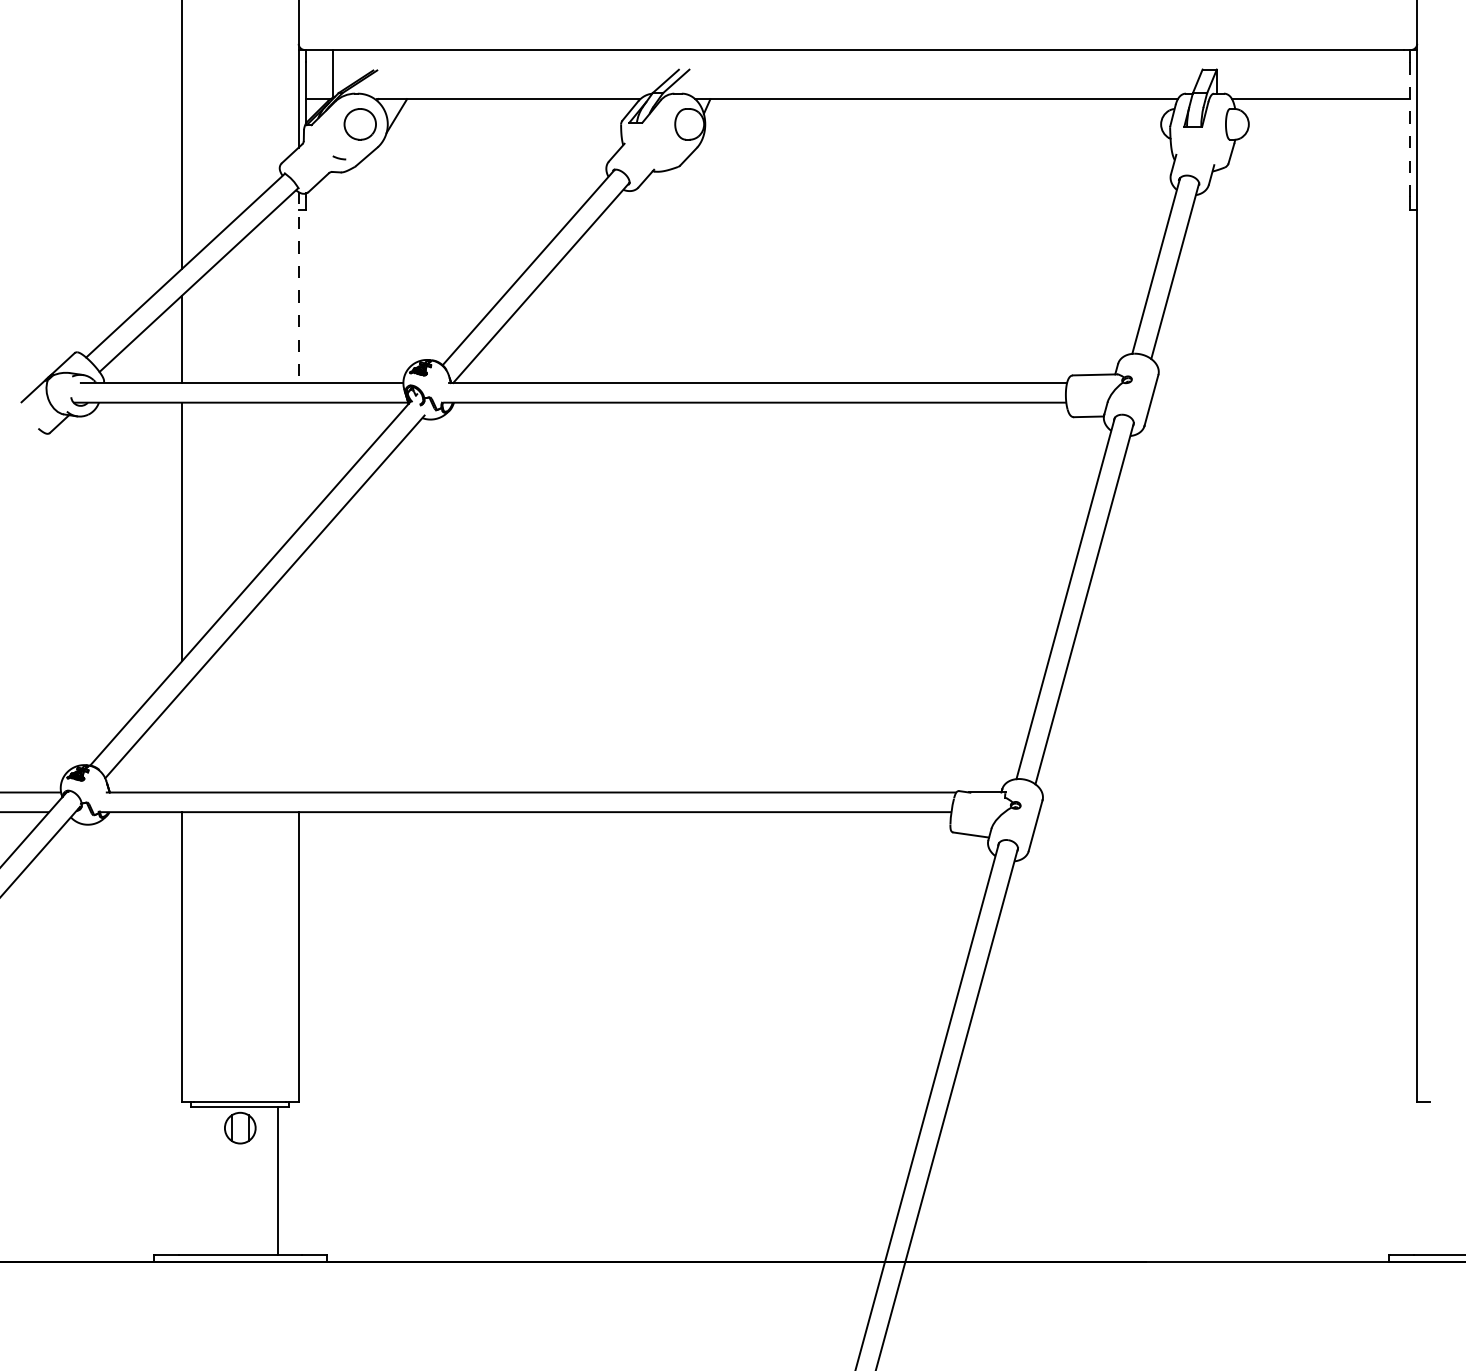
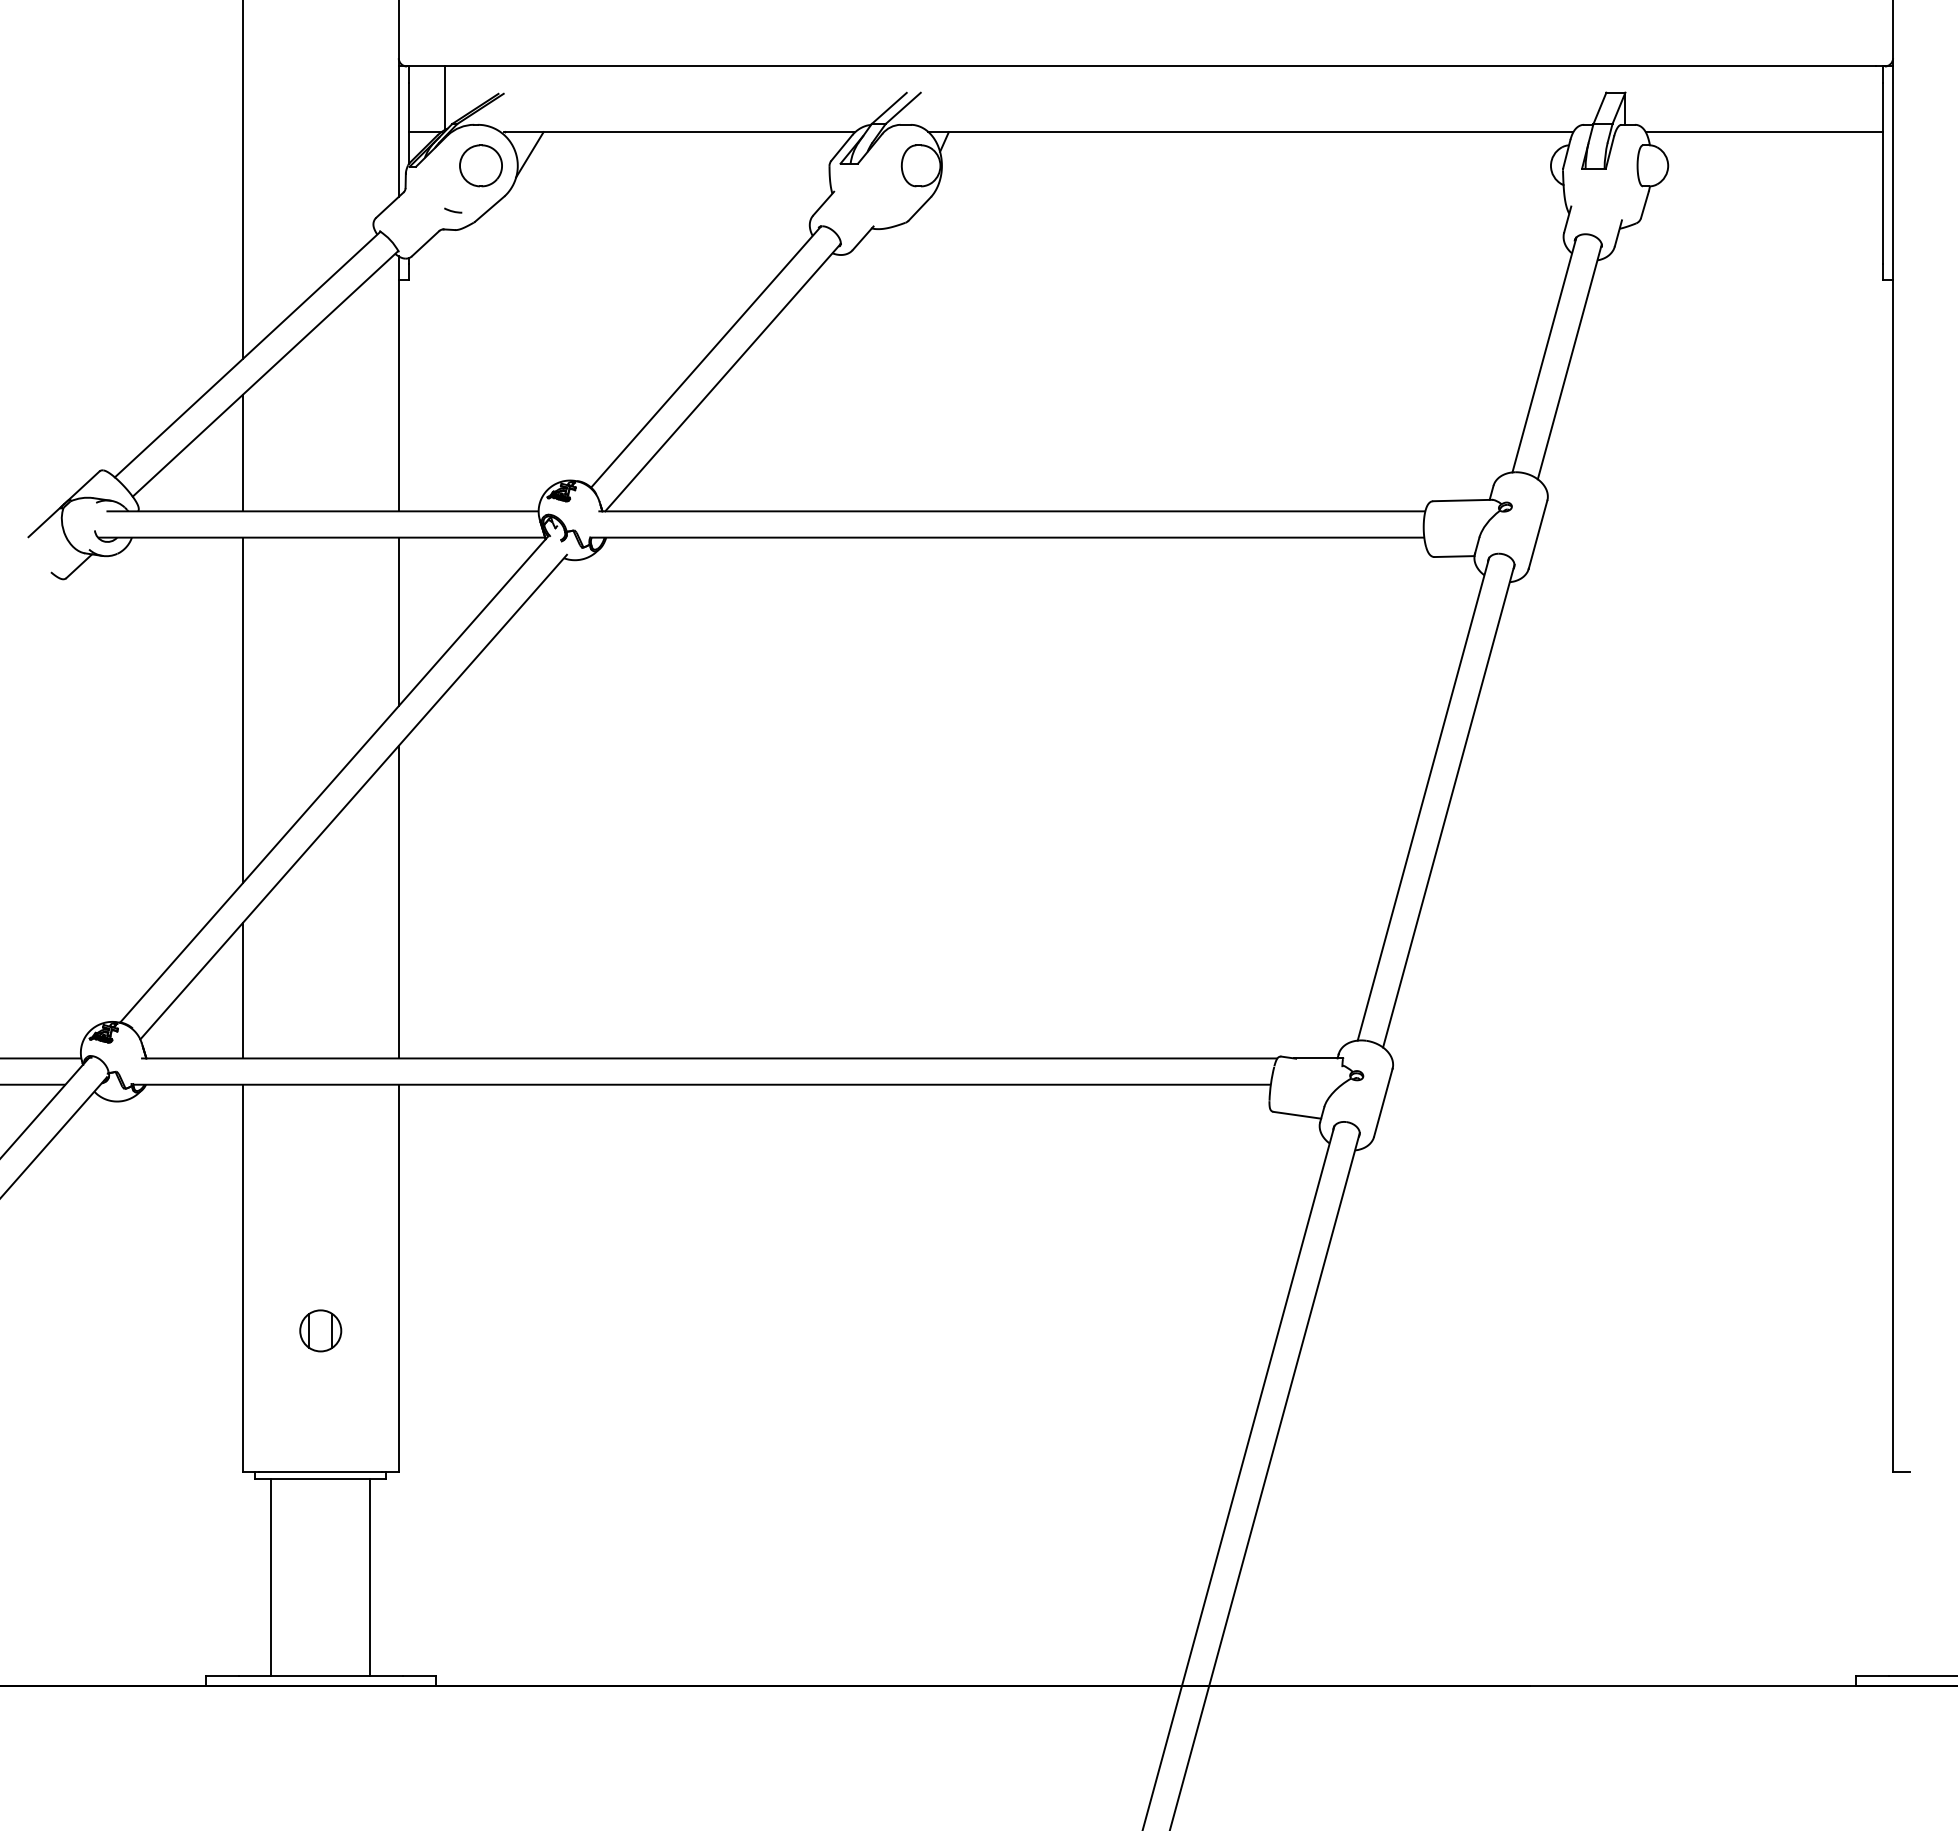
line: (1410, 129) -> (1883, 172), dashed -> solid
line: (298, 287) -> (398, 383), dashed -> solid
line: (298, 465) -> (398, 621), added
line: (298, 675) -> (398, 901), added
line: (181, 741) -> (242, 990), added
part: (240, 1127) -> (320, 1330), moved
line: (203, 1180) -> (271, 1576), added

